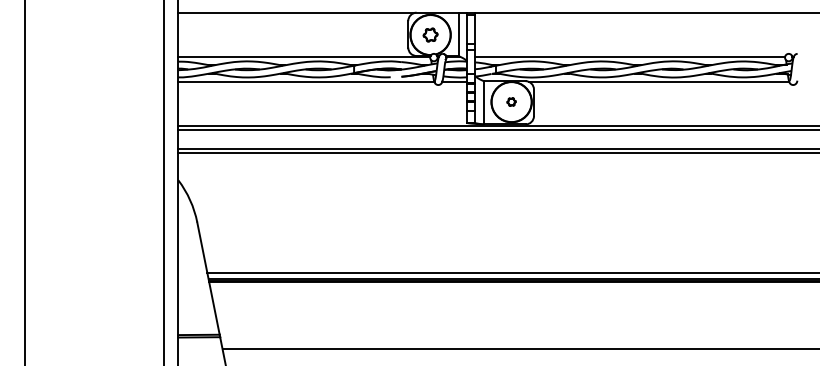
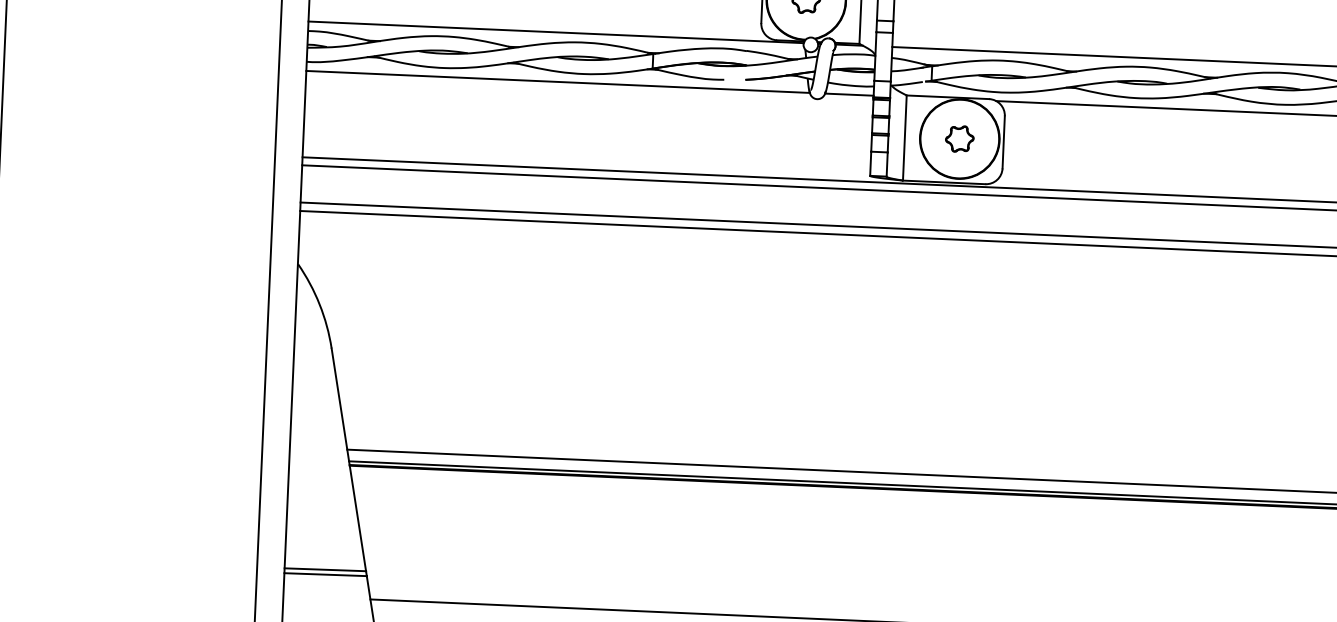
part: (511, 101) -> (959, 137), size x1.67

